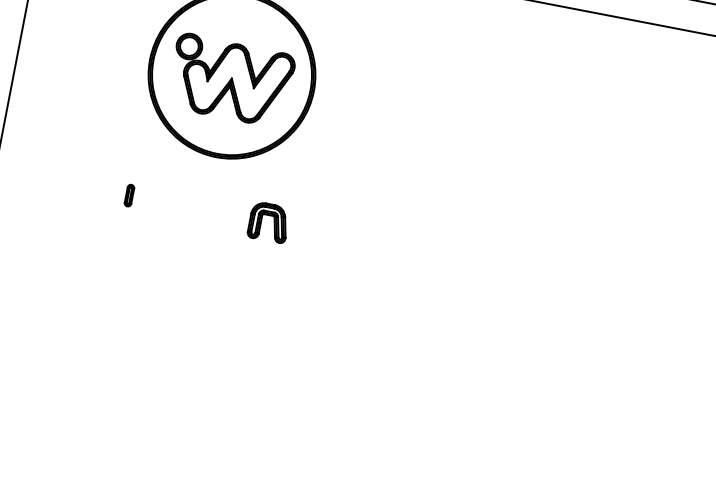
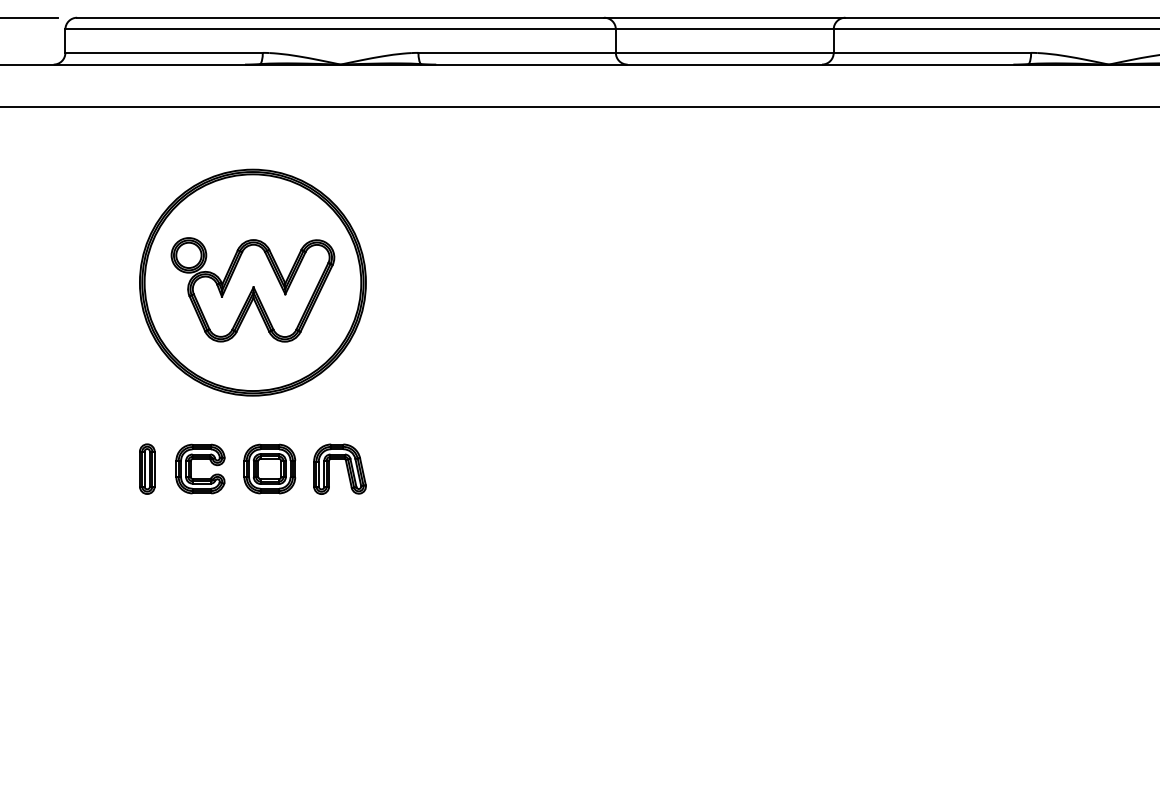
part: (129, 195) -> (147, 468), size x1.67
part: (169, 196) -> (200, 459), added
part: (218, 212) -> (269, 468), added

